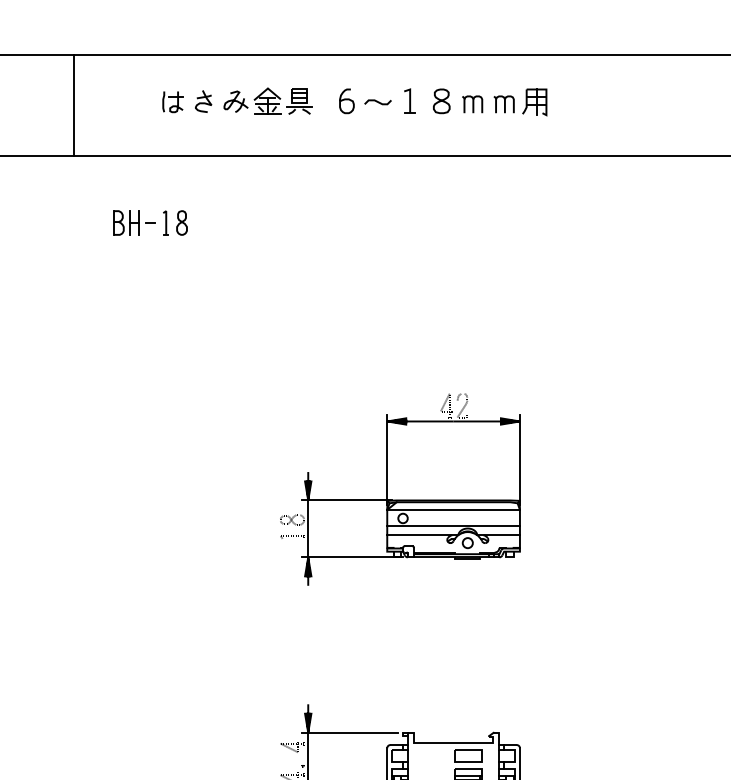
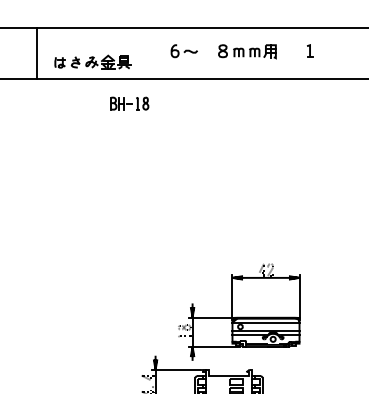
part: (236, 99) -> (92, 61), moved
part: (411, 99) -> (310, 50), moved
part: (149, 222) -> (129, 103), moved
part: (401, 488) -> (239, 311), moved

